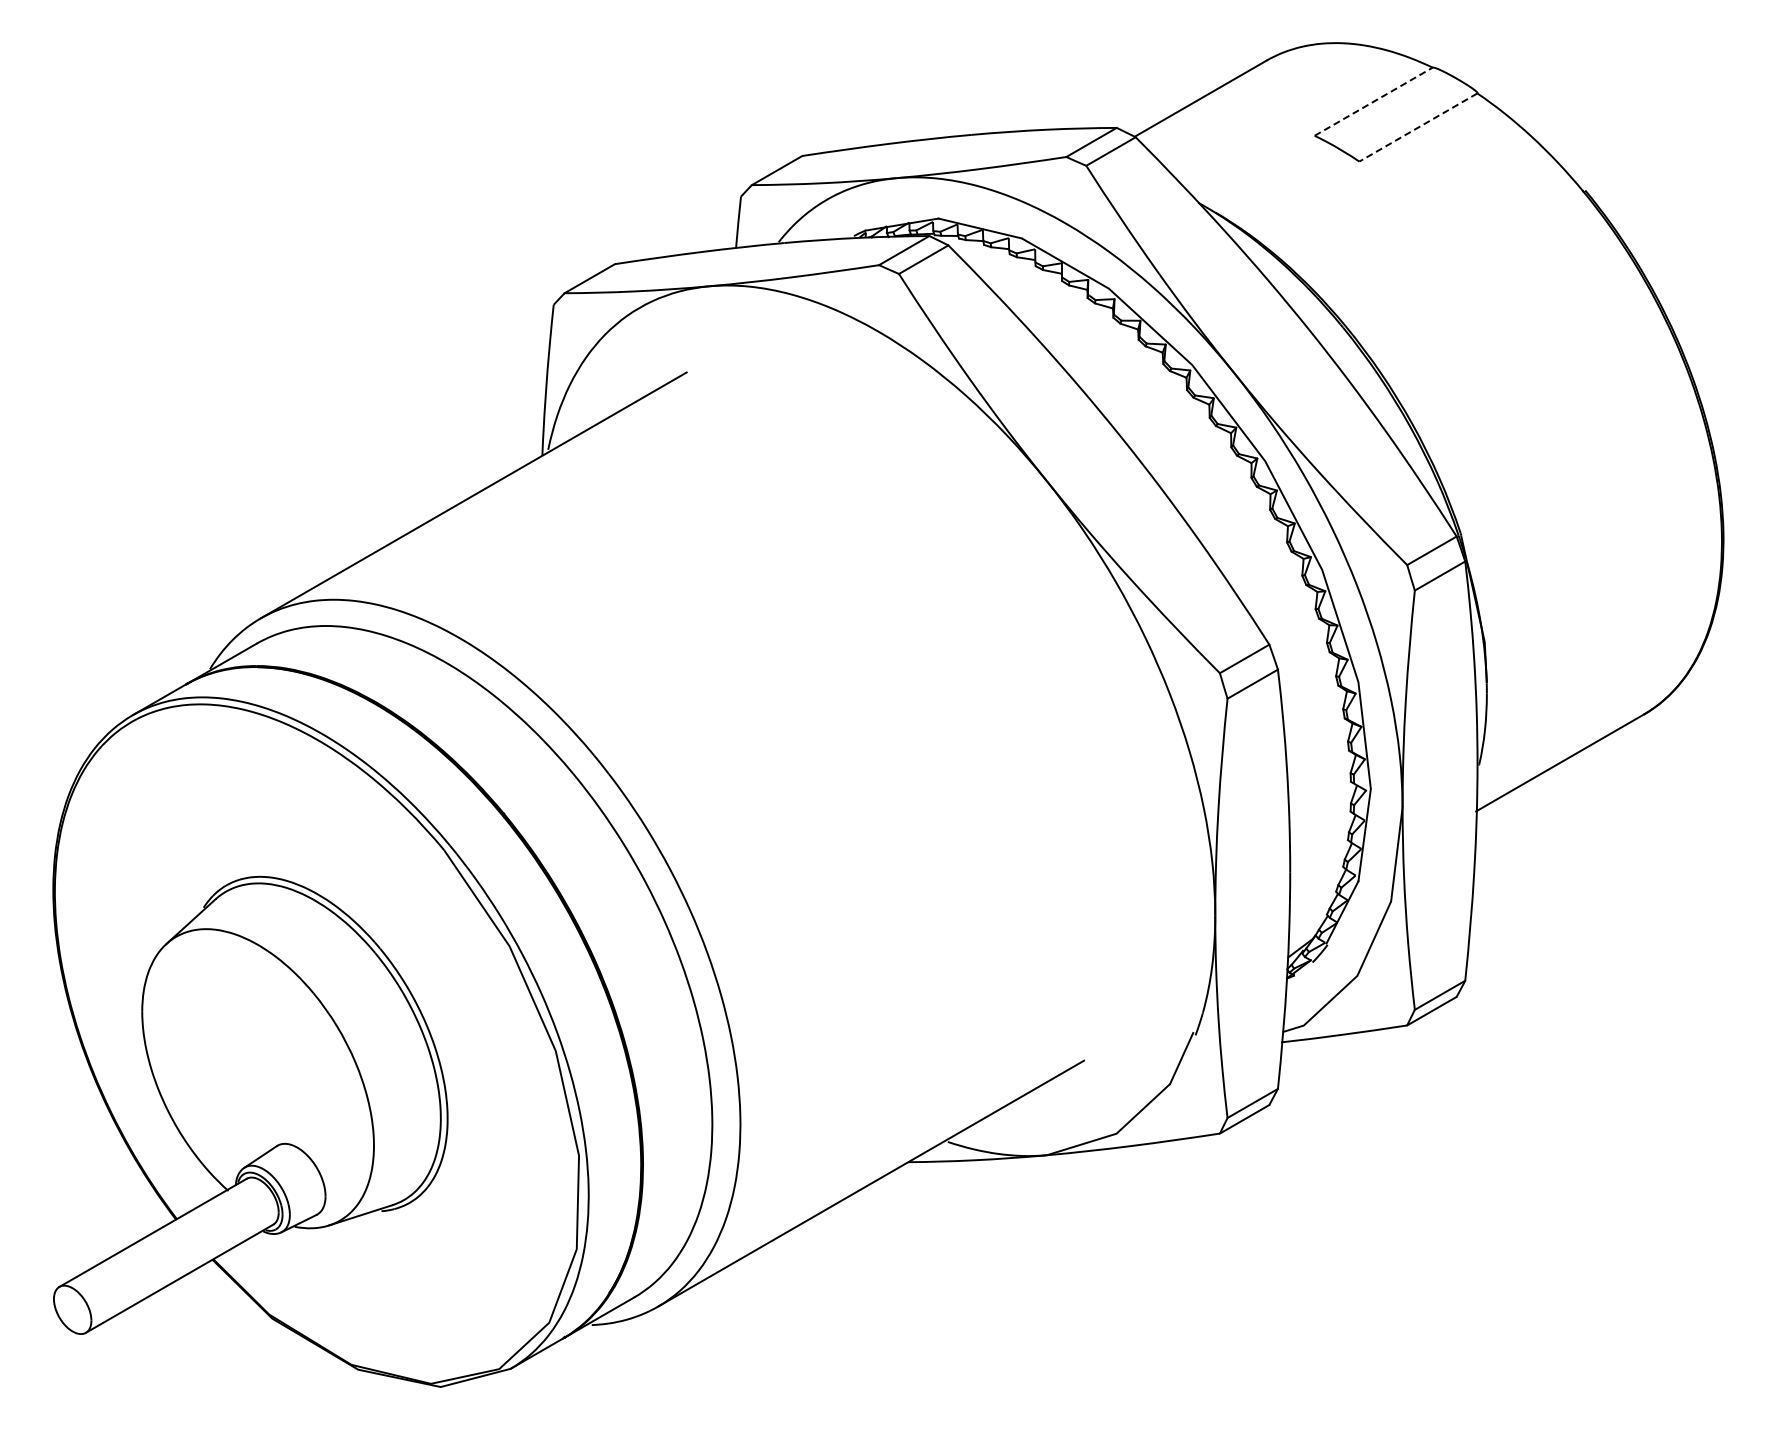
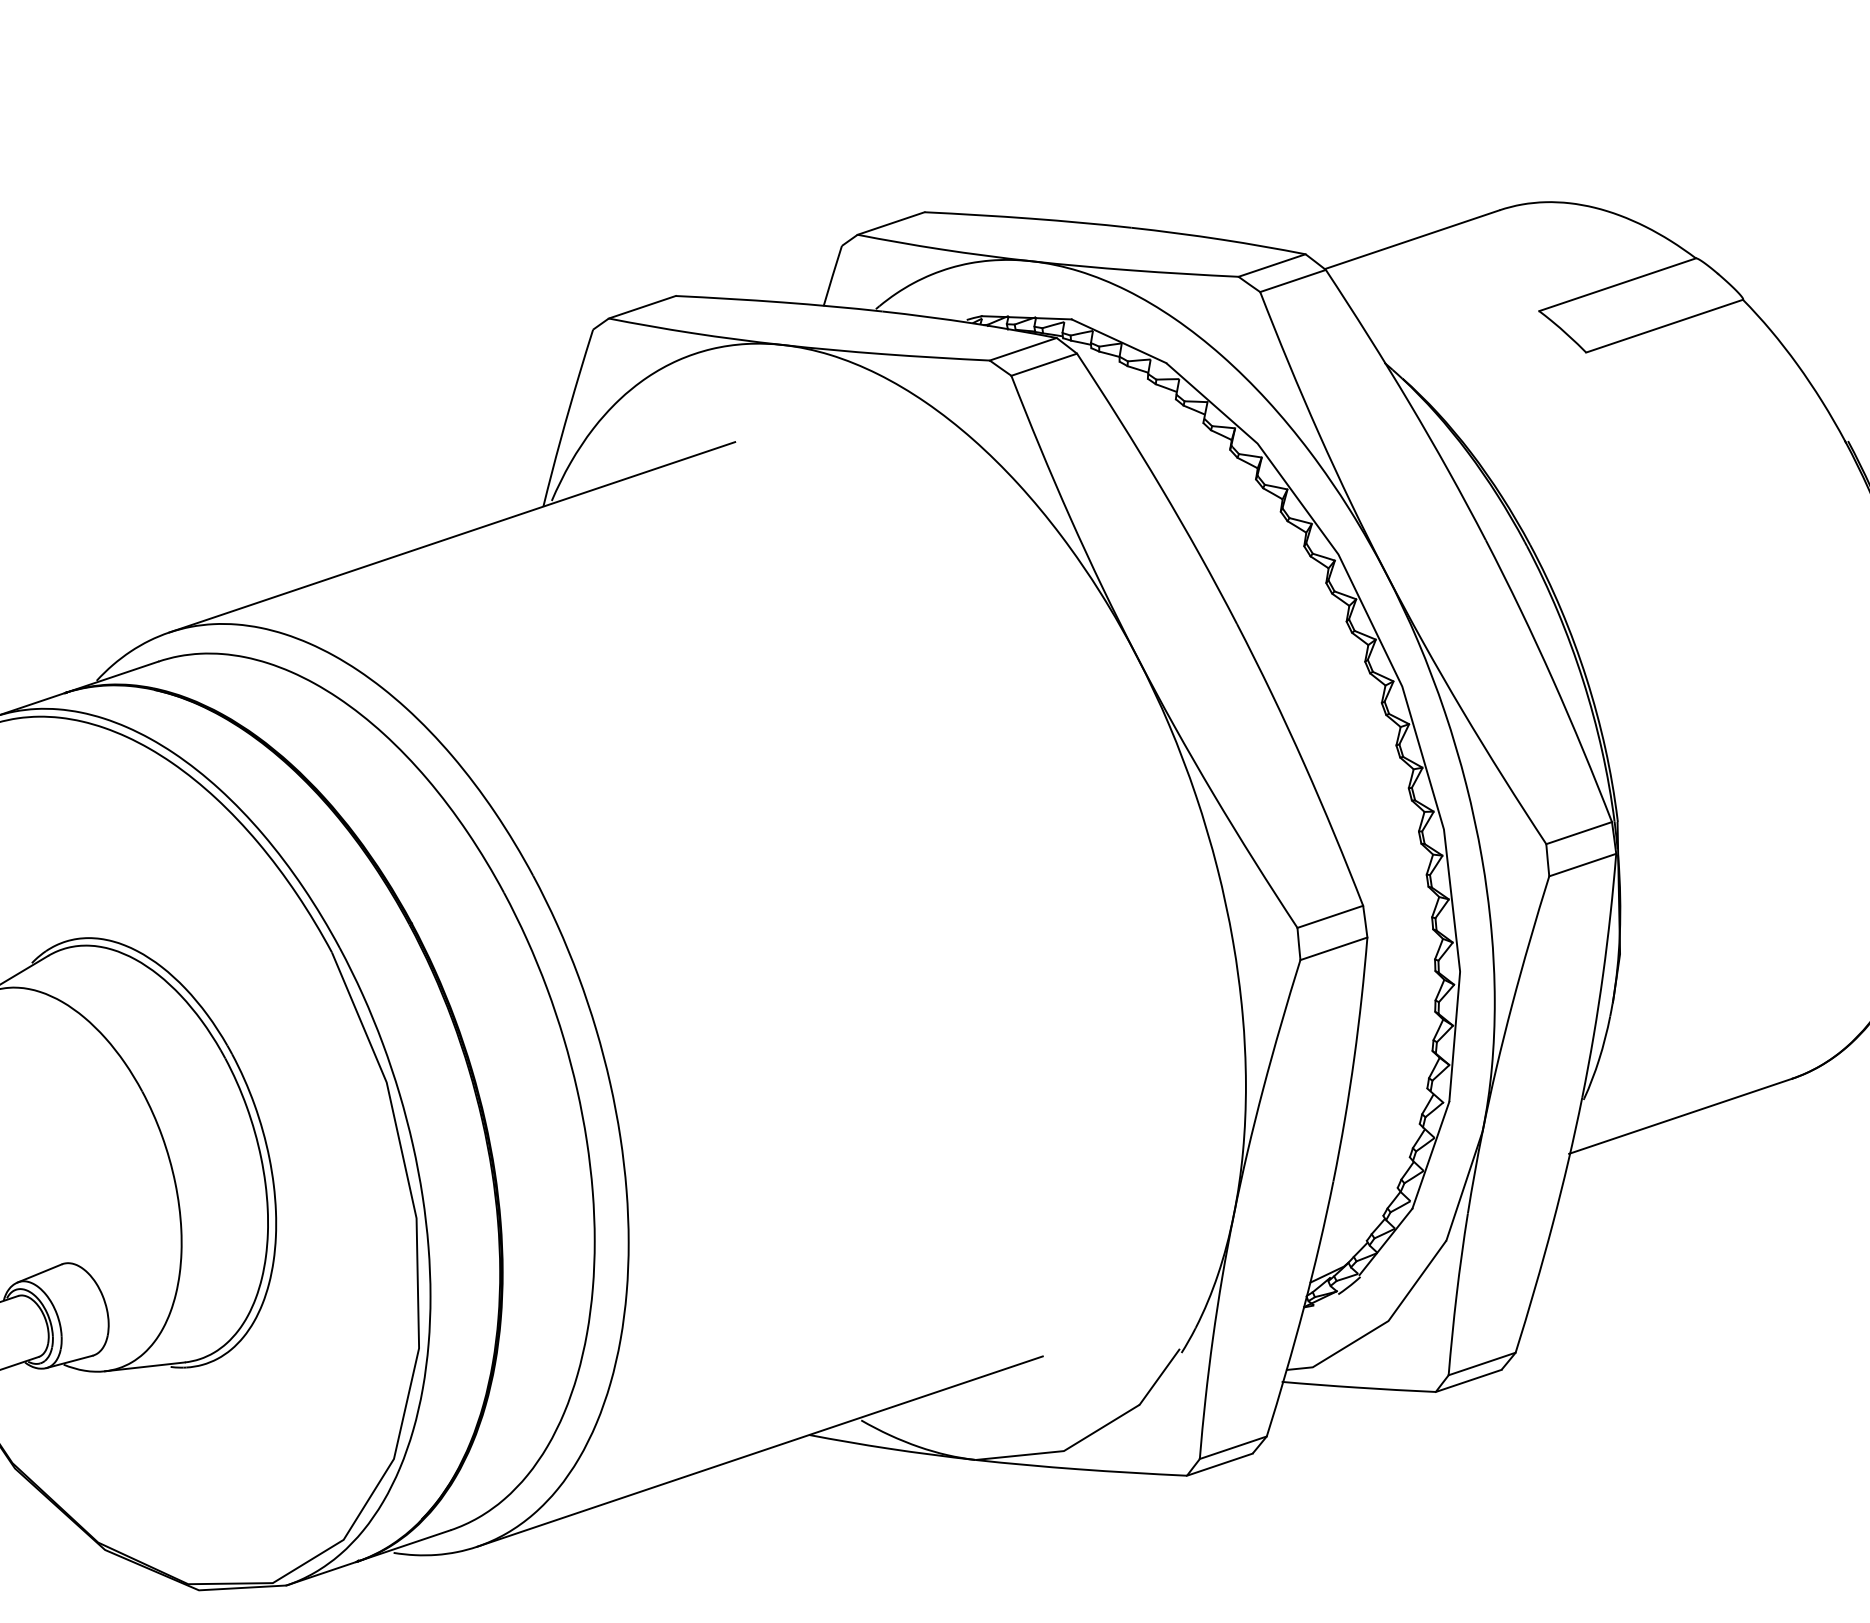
line: (1374, 101) -> (1618, 284), dashed -> solid
line: (1417, 127) -> (1663, 325), dashed -> solid

